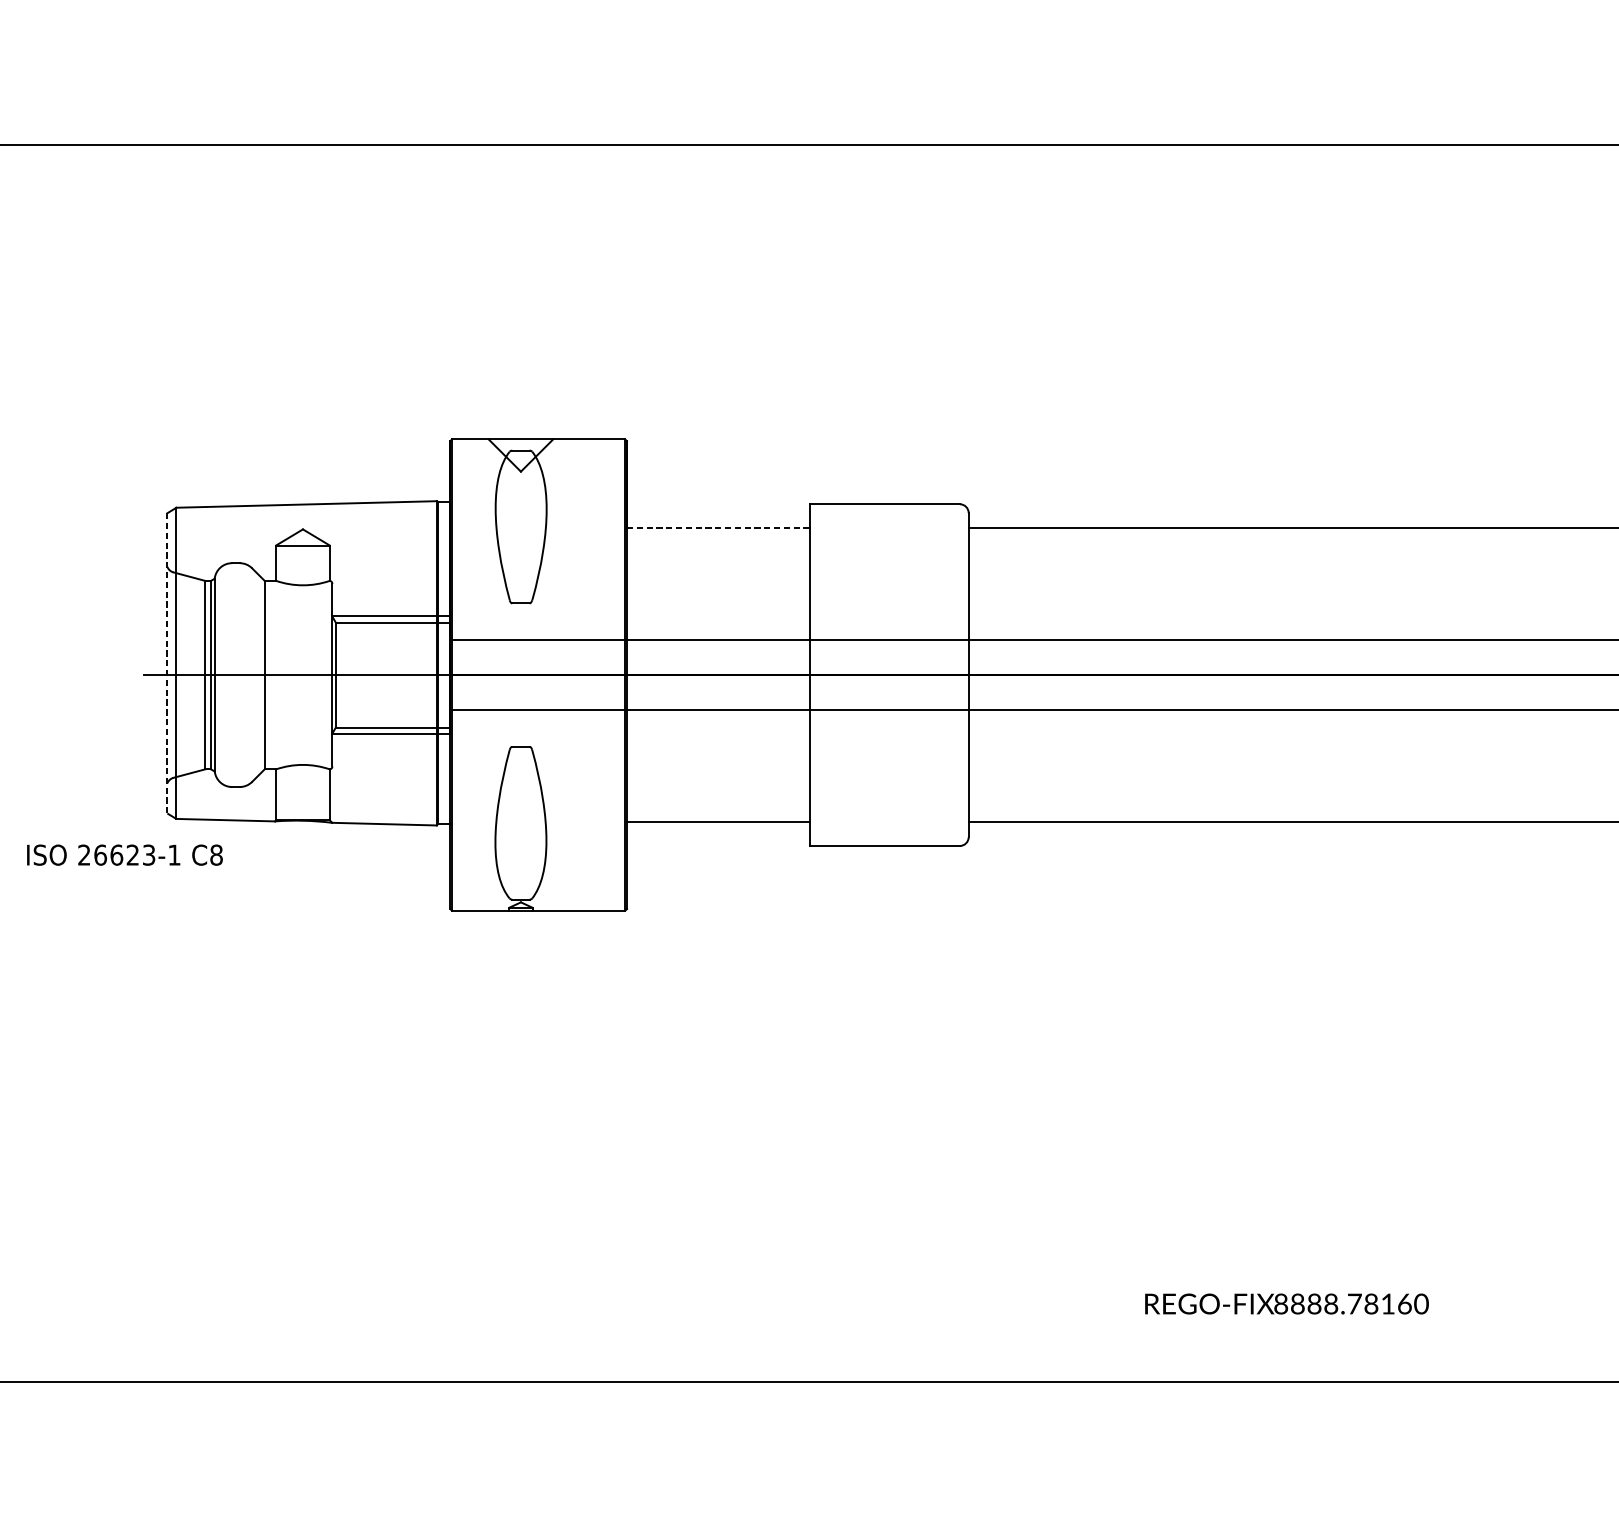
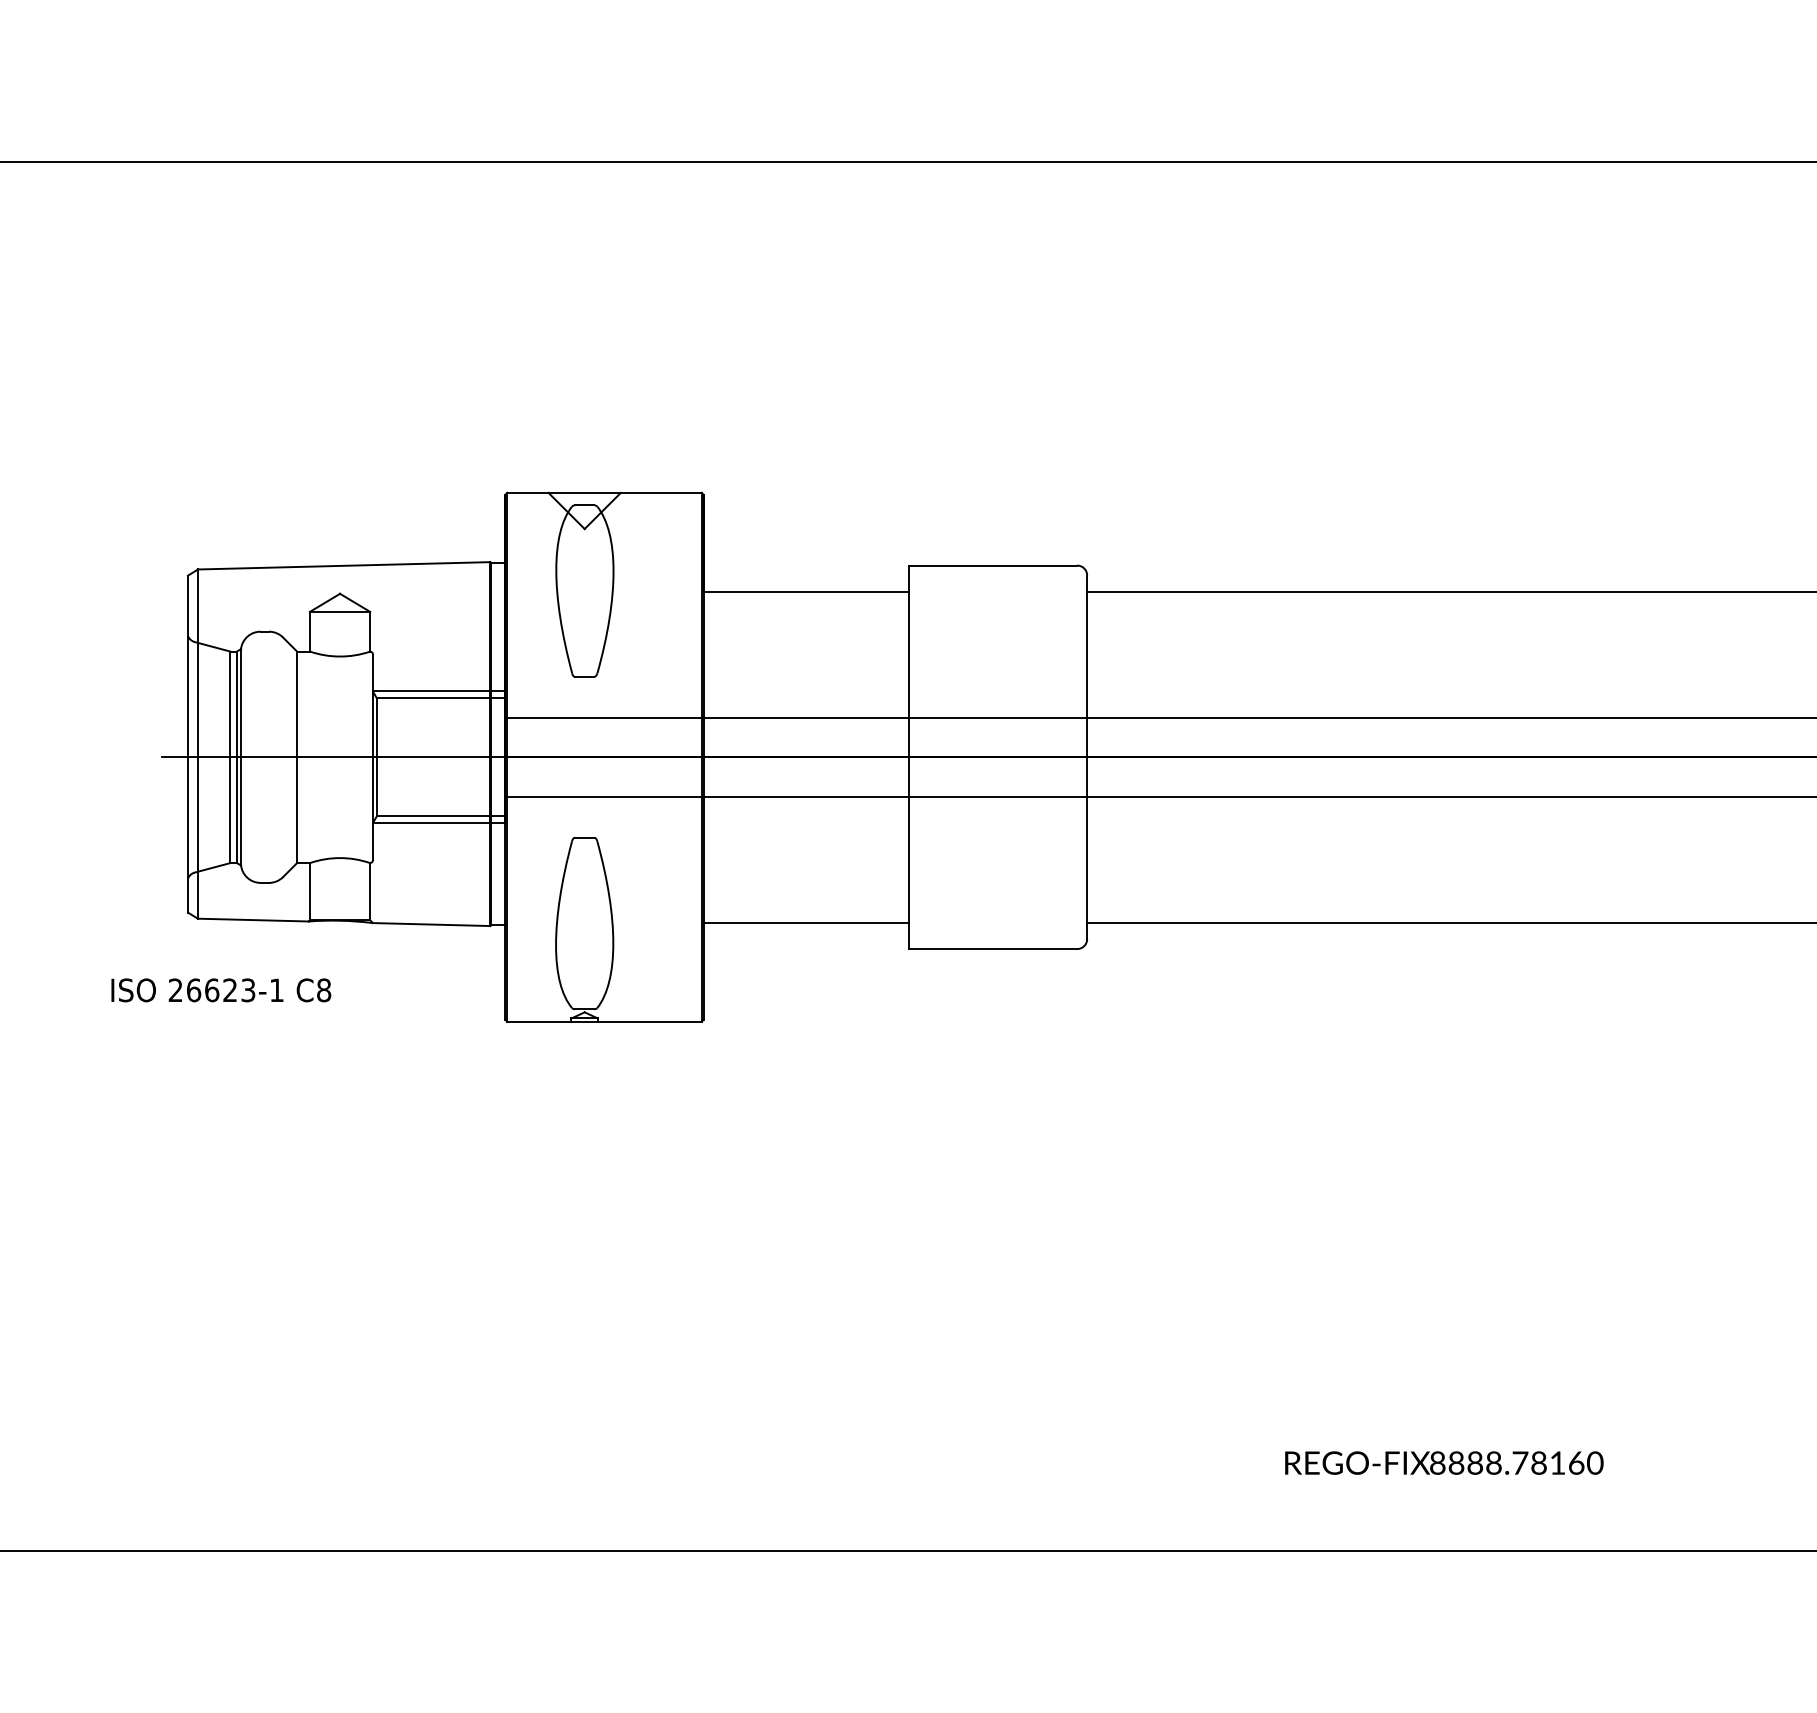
line: (718, 528) -> (806, 592), dashed -> solid
line: (167, 663) -> (188, 744), dashed -> solid
text: (125, 855) -> (221, 990), moved

